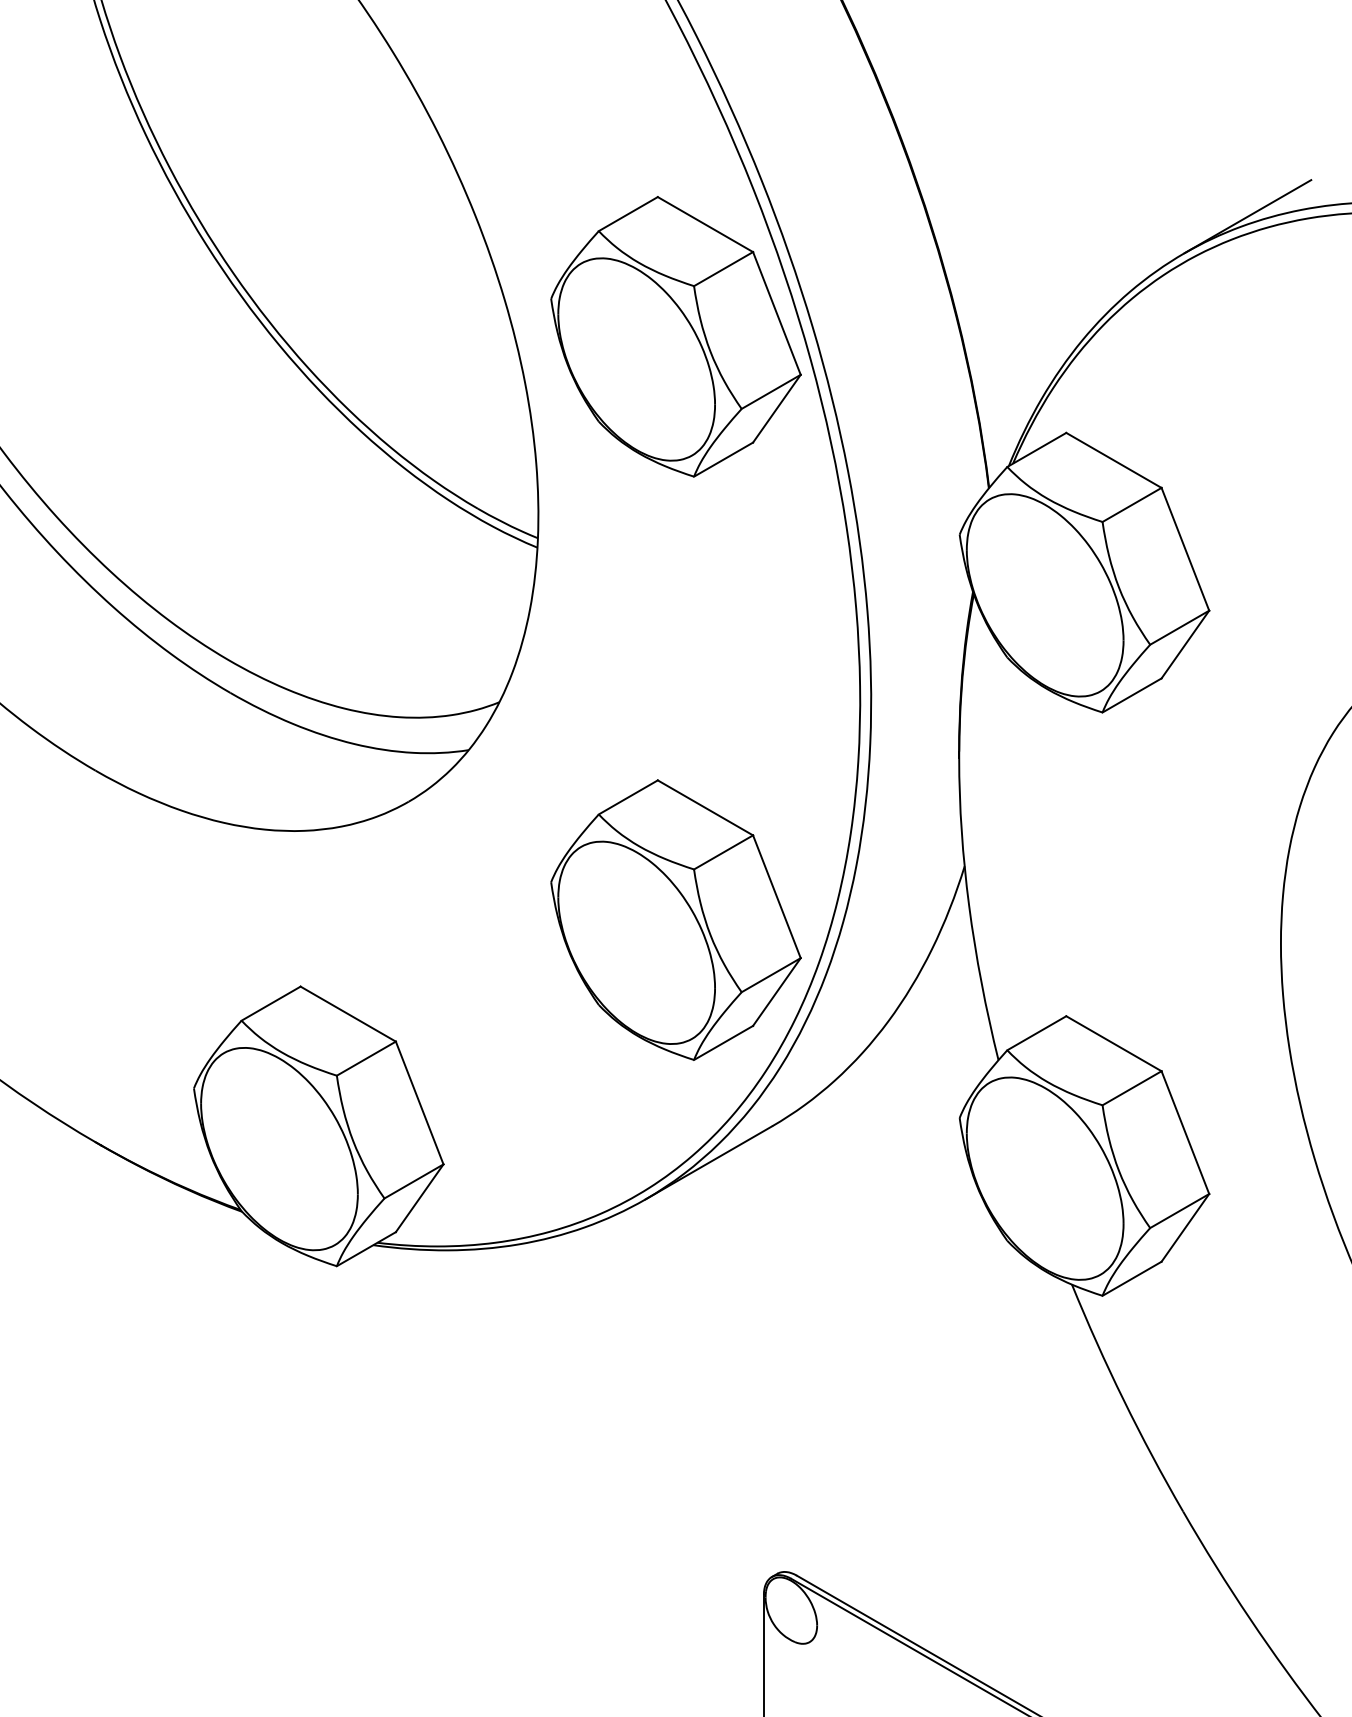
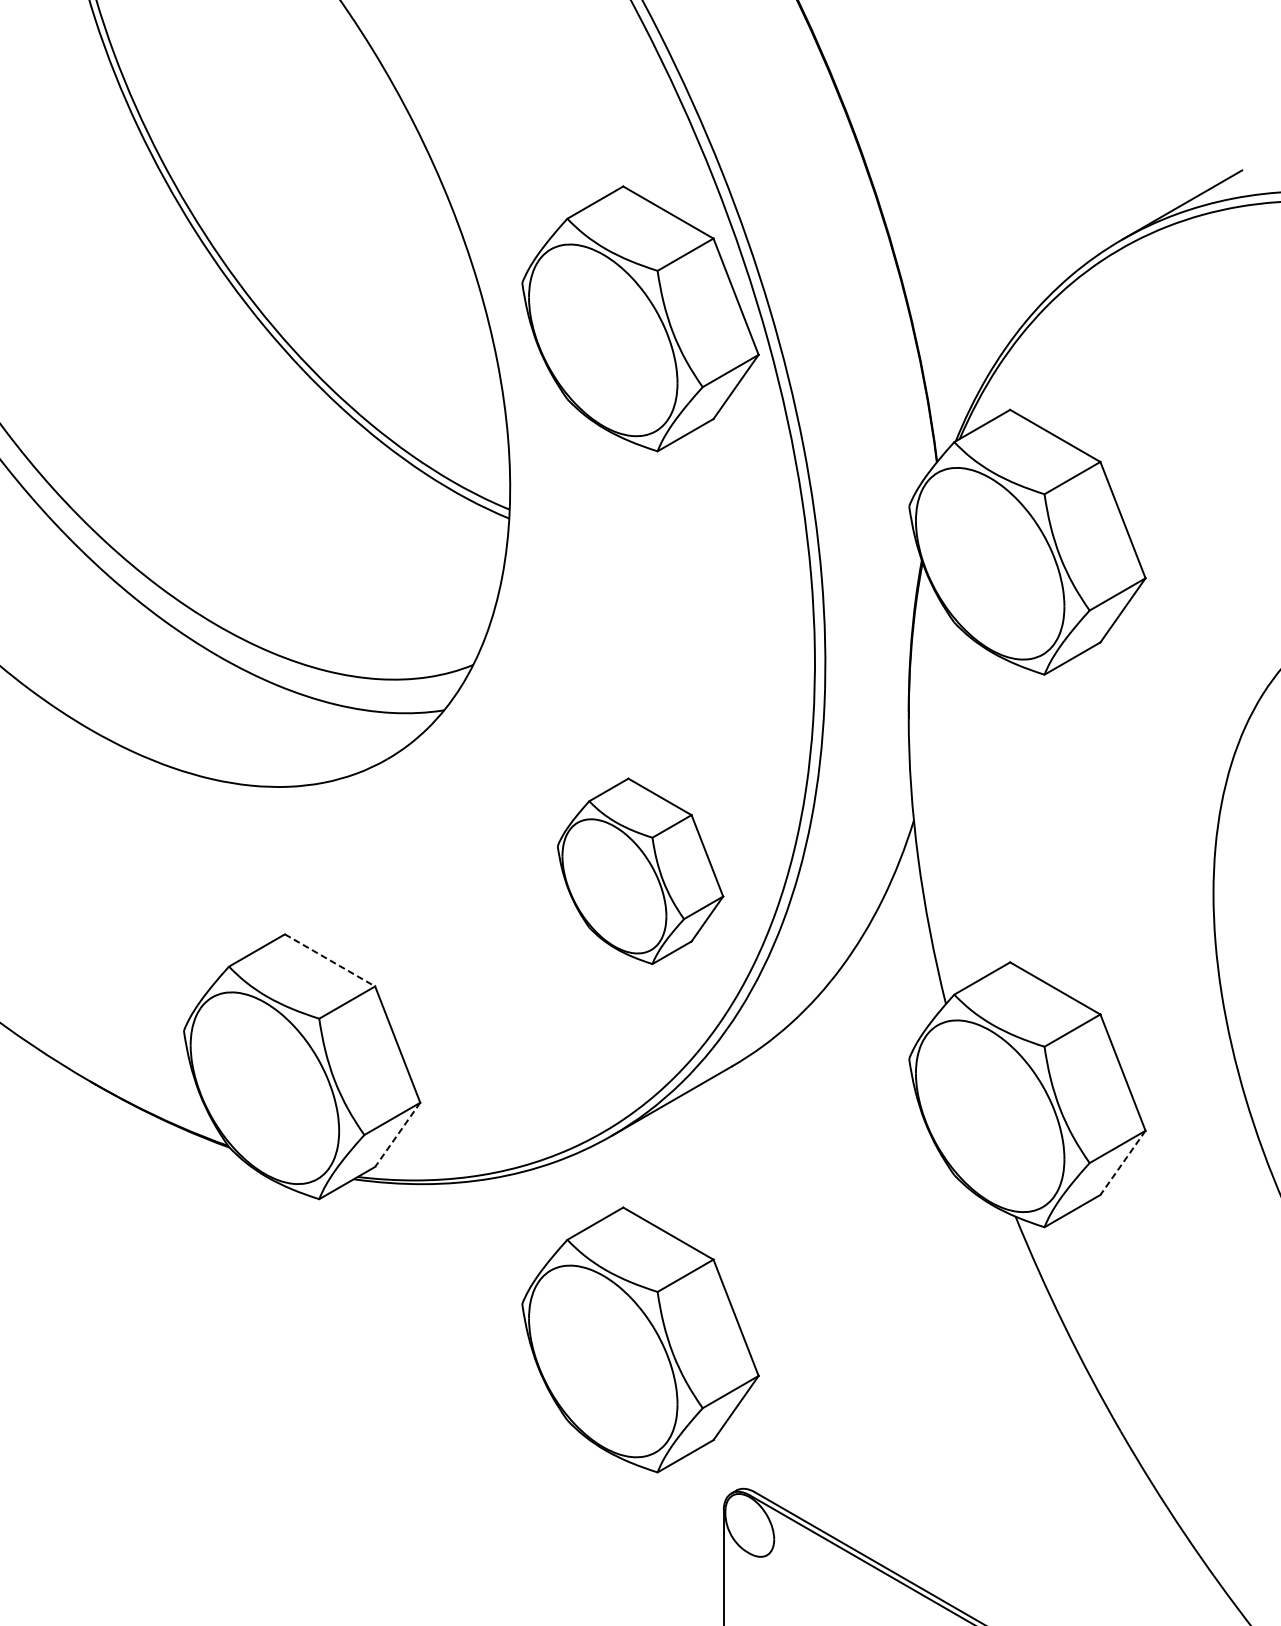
part: (675, 919) -> (640, 870), size x0.7
line: (348, 1014) -> (330, 960), solid -> dashed
line: (419, 1198) -> (397, 1135), solid -> dashed
line: (1185, 1228) -> (1123, 1163), solid -> dashed
part: (675, 1414) -> (640, 1339), added

